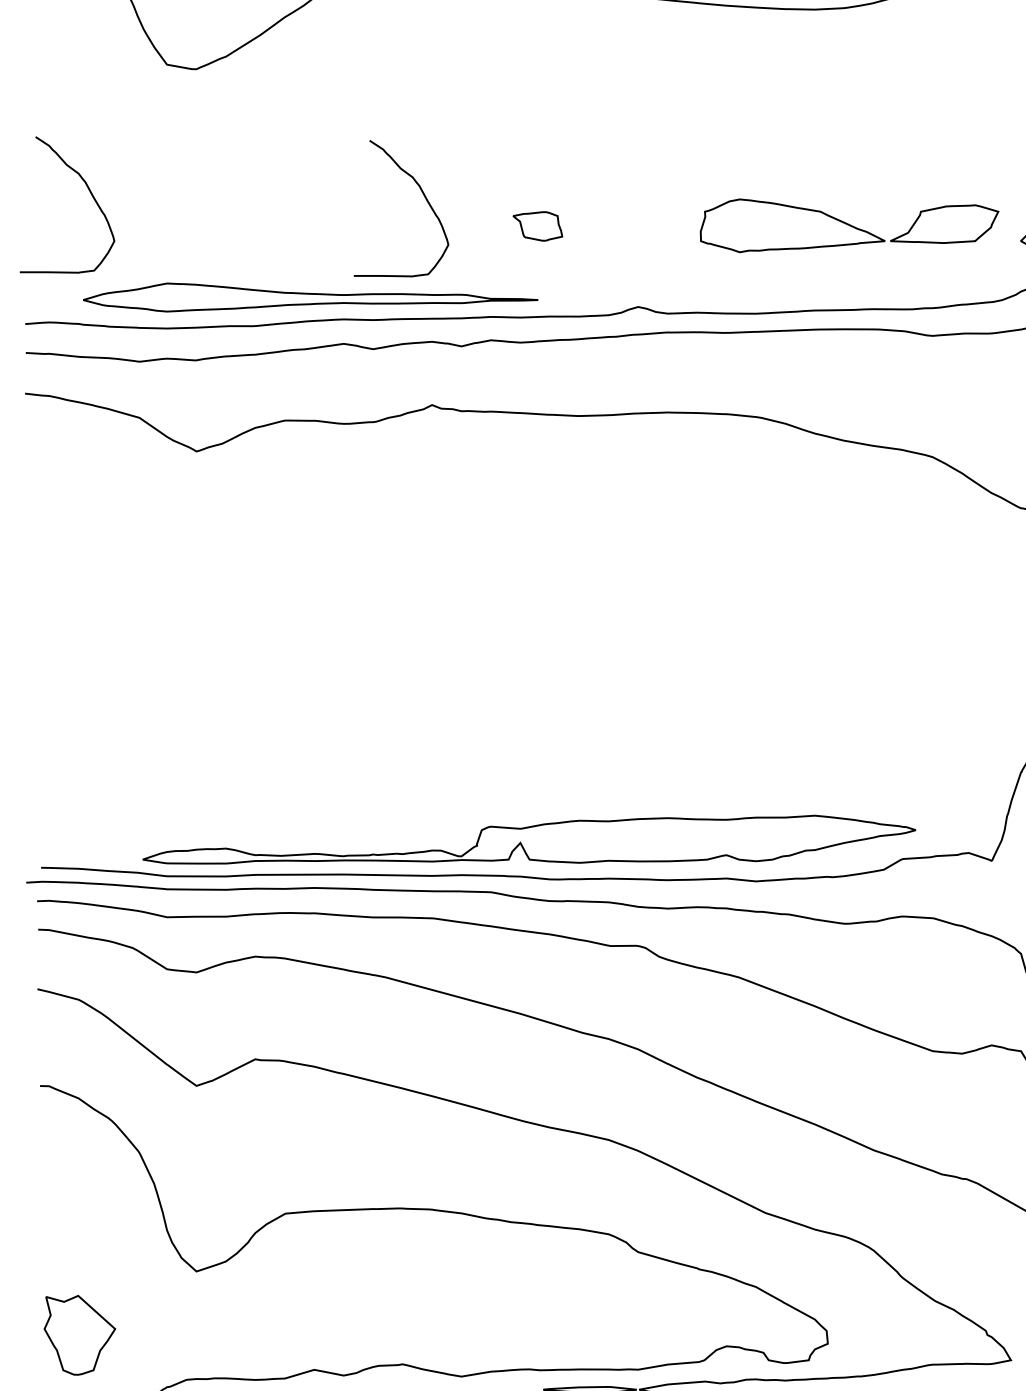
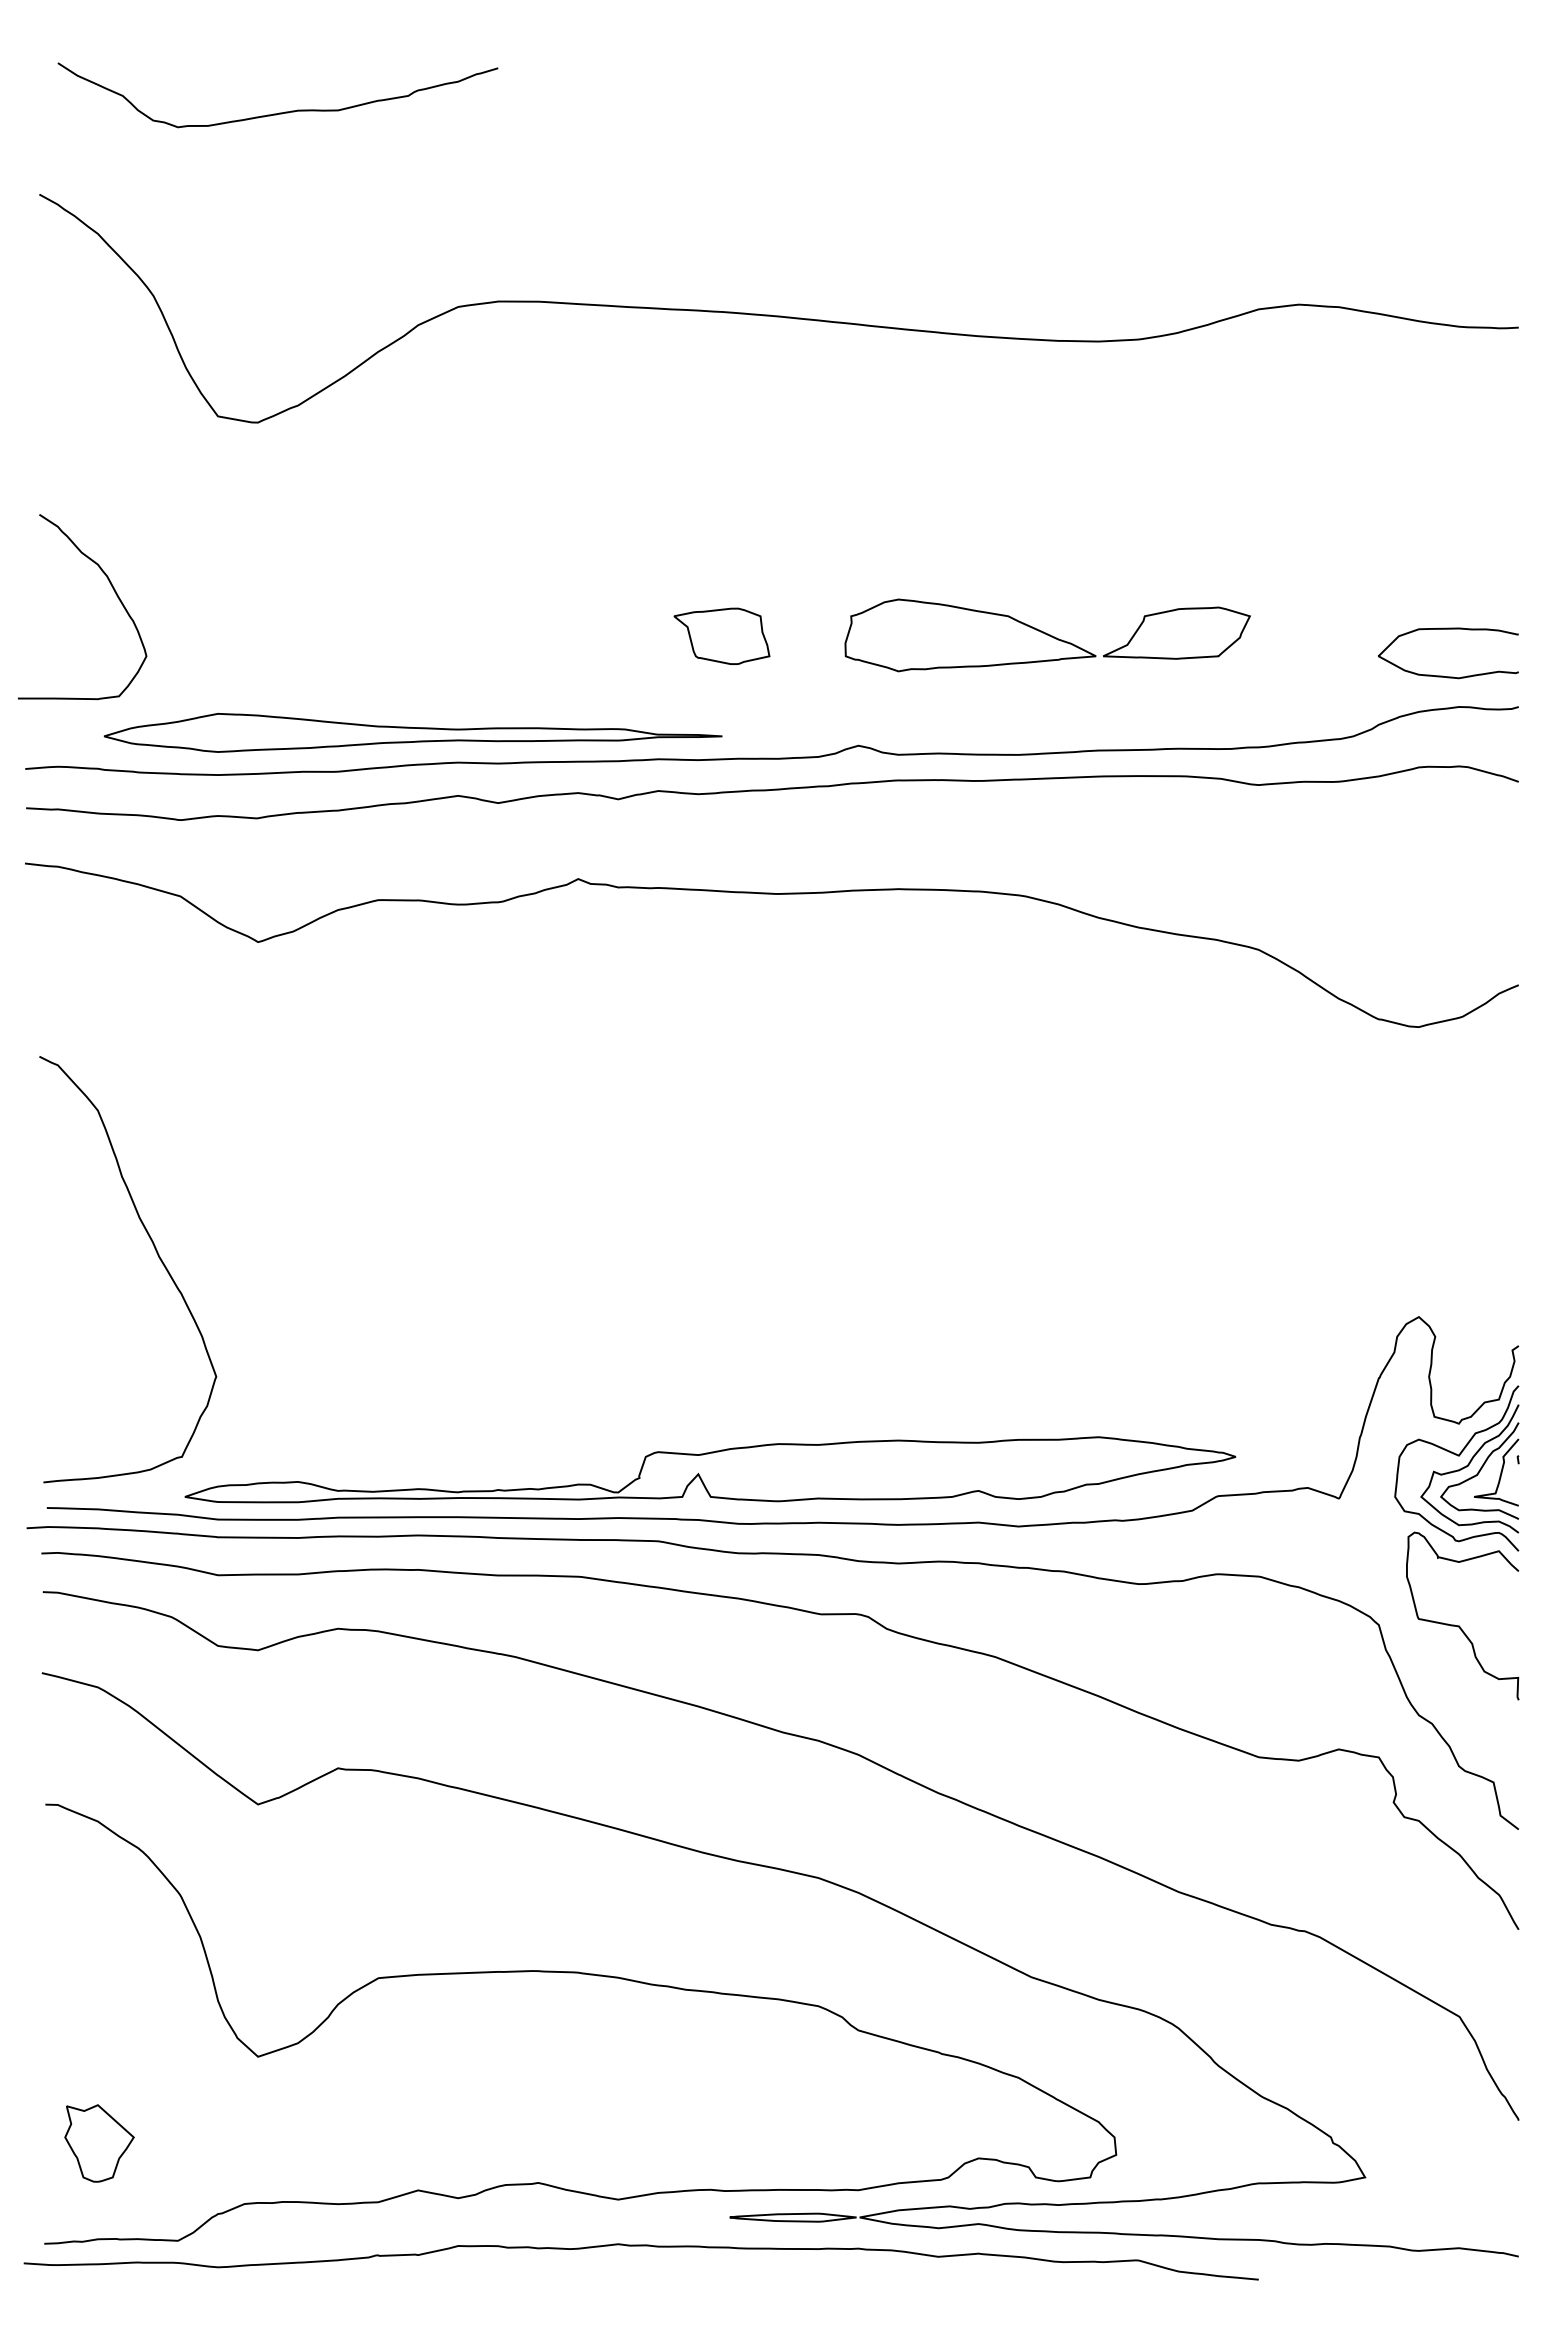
curve: (424, 197) -> (568, 597), removed
part: (537, 225) -> (721, 635), size x1.43
part: (849, 225) -> (1047, 635), moved
curve: (122, 682) -> (157, 1255), added
part: (79, 1335) -> (99, 2143), size x0.71

